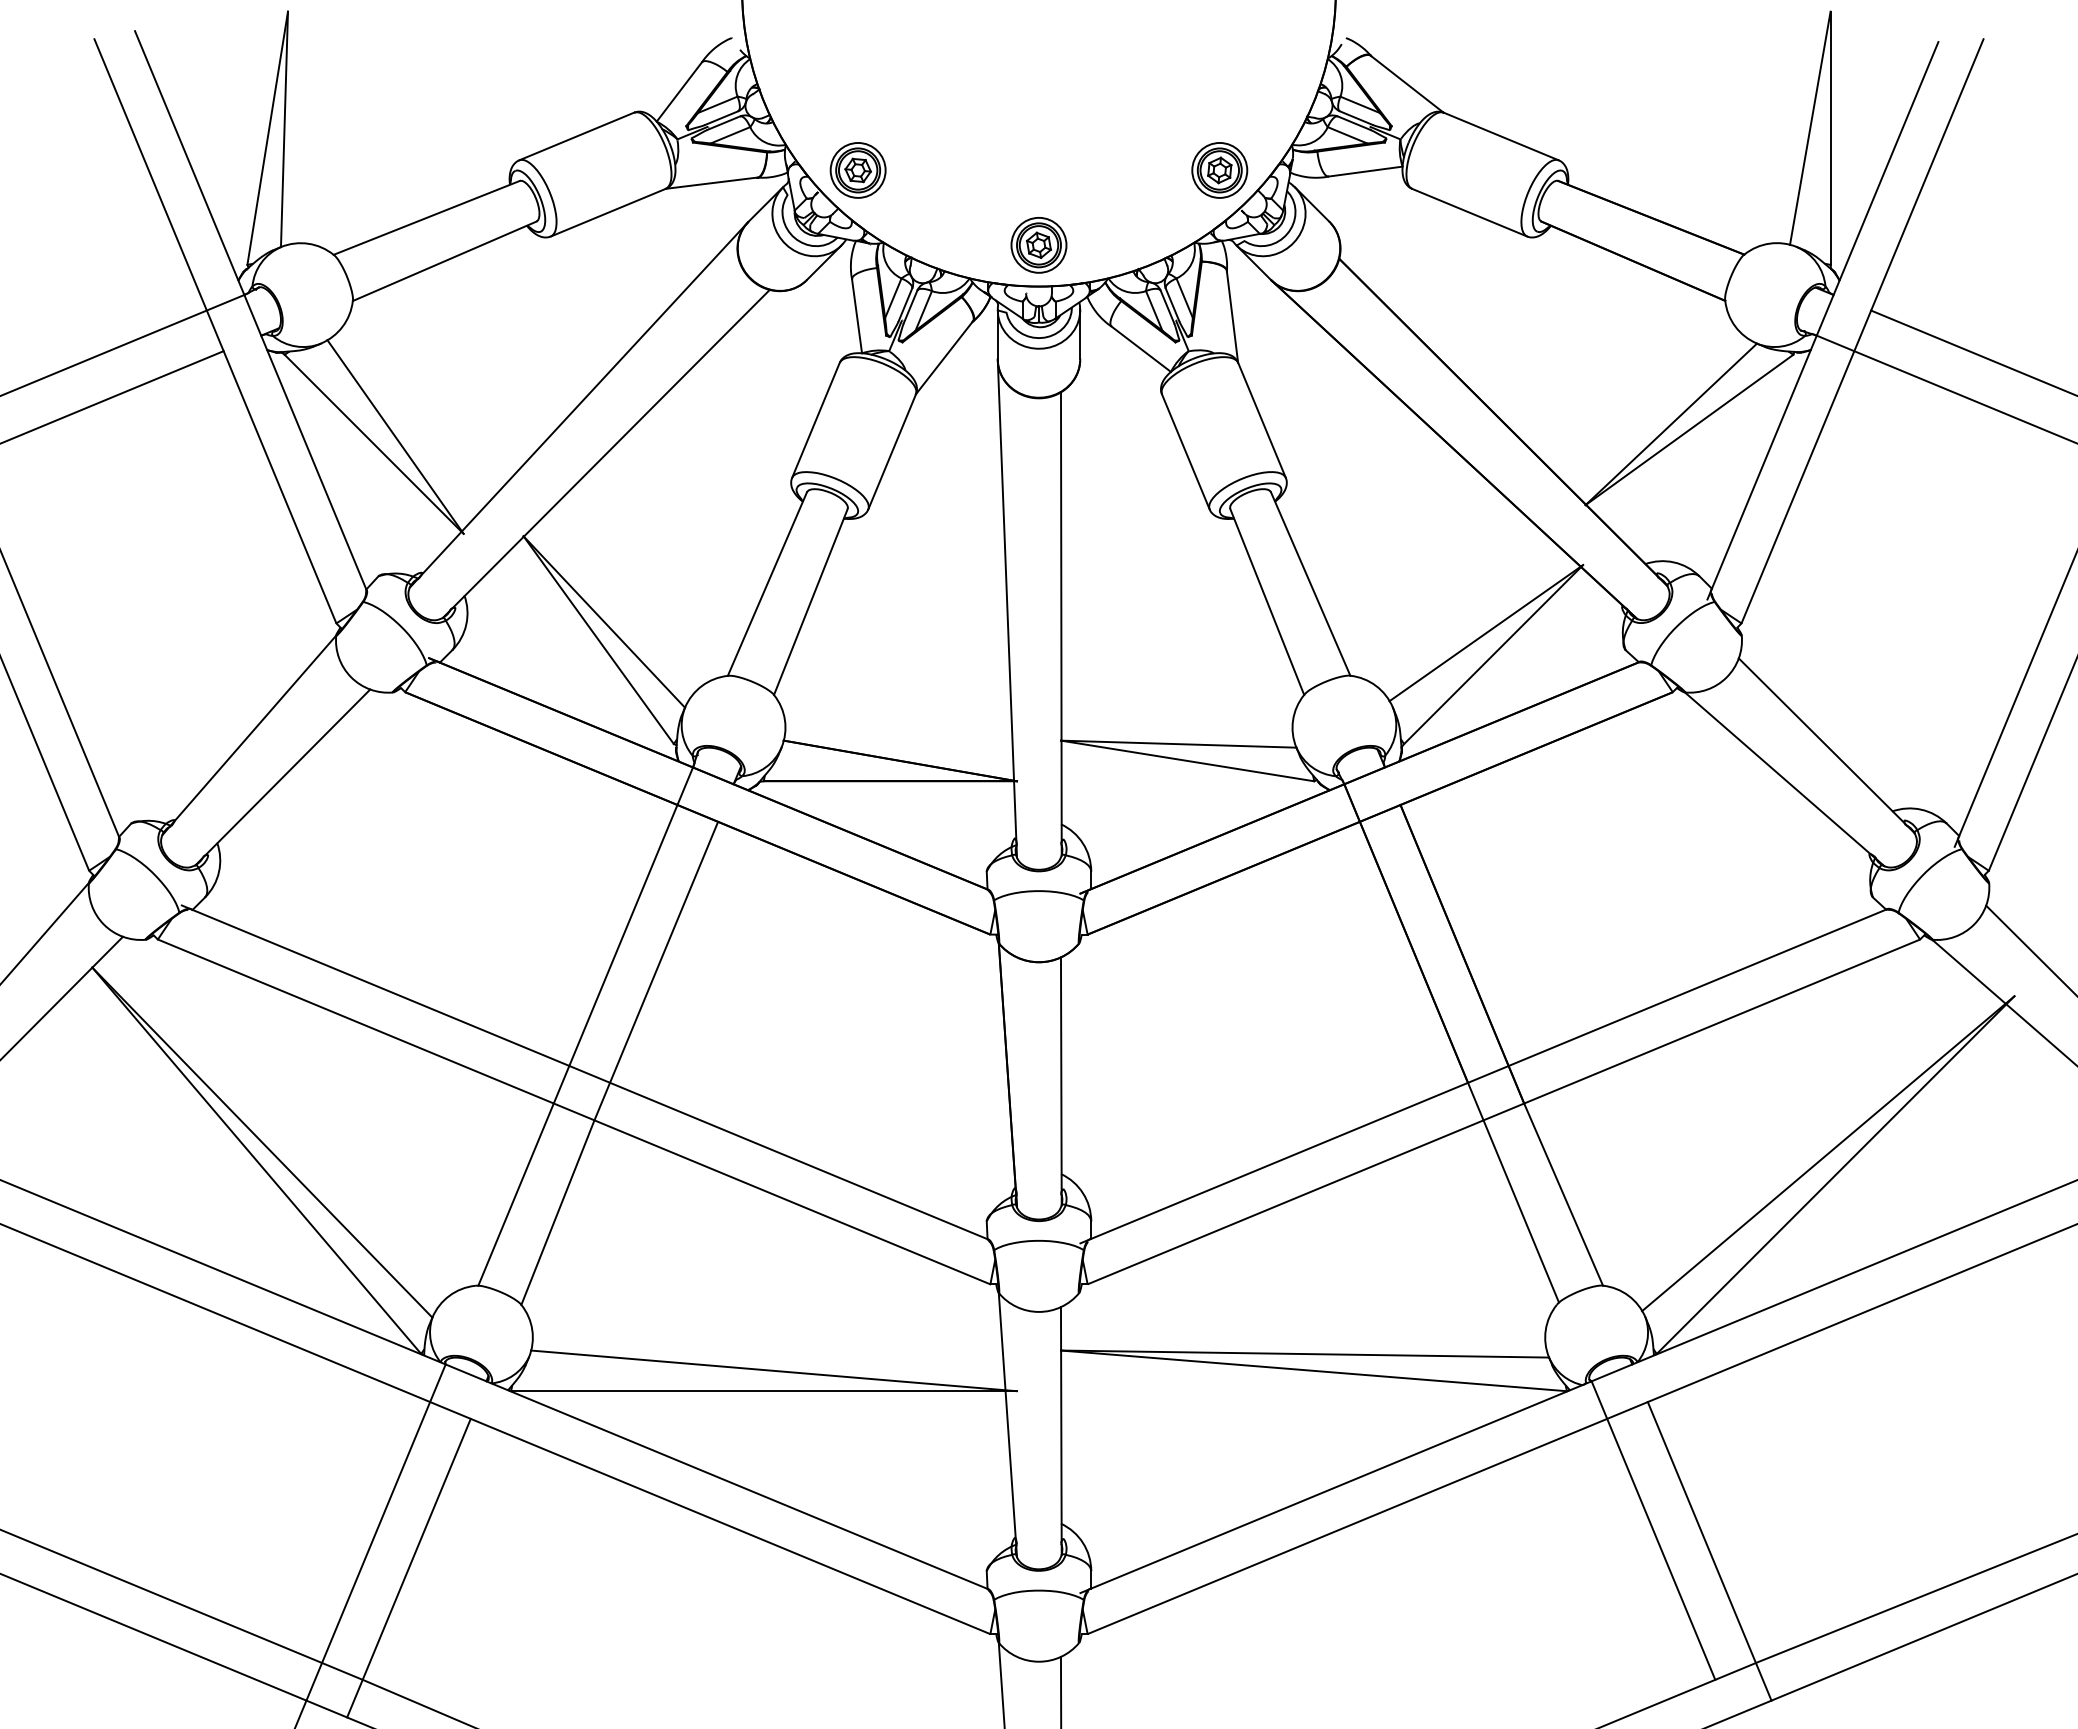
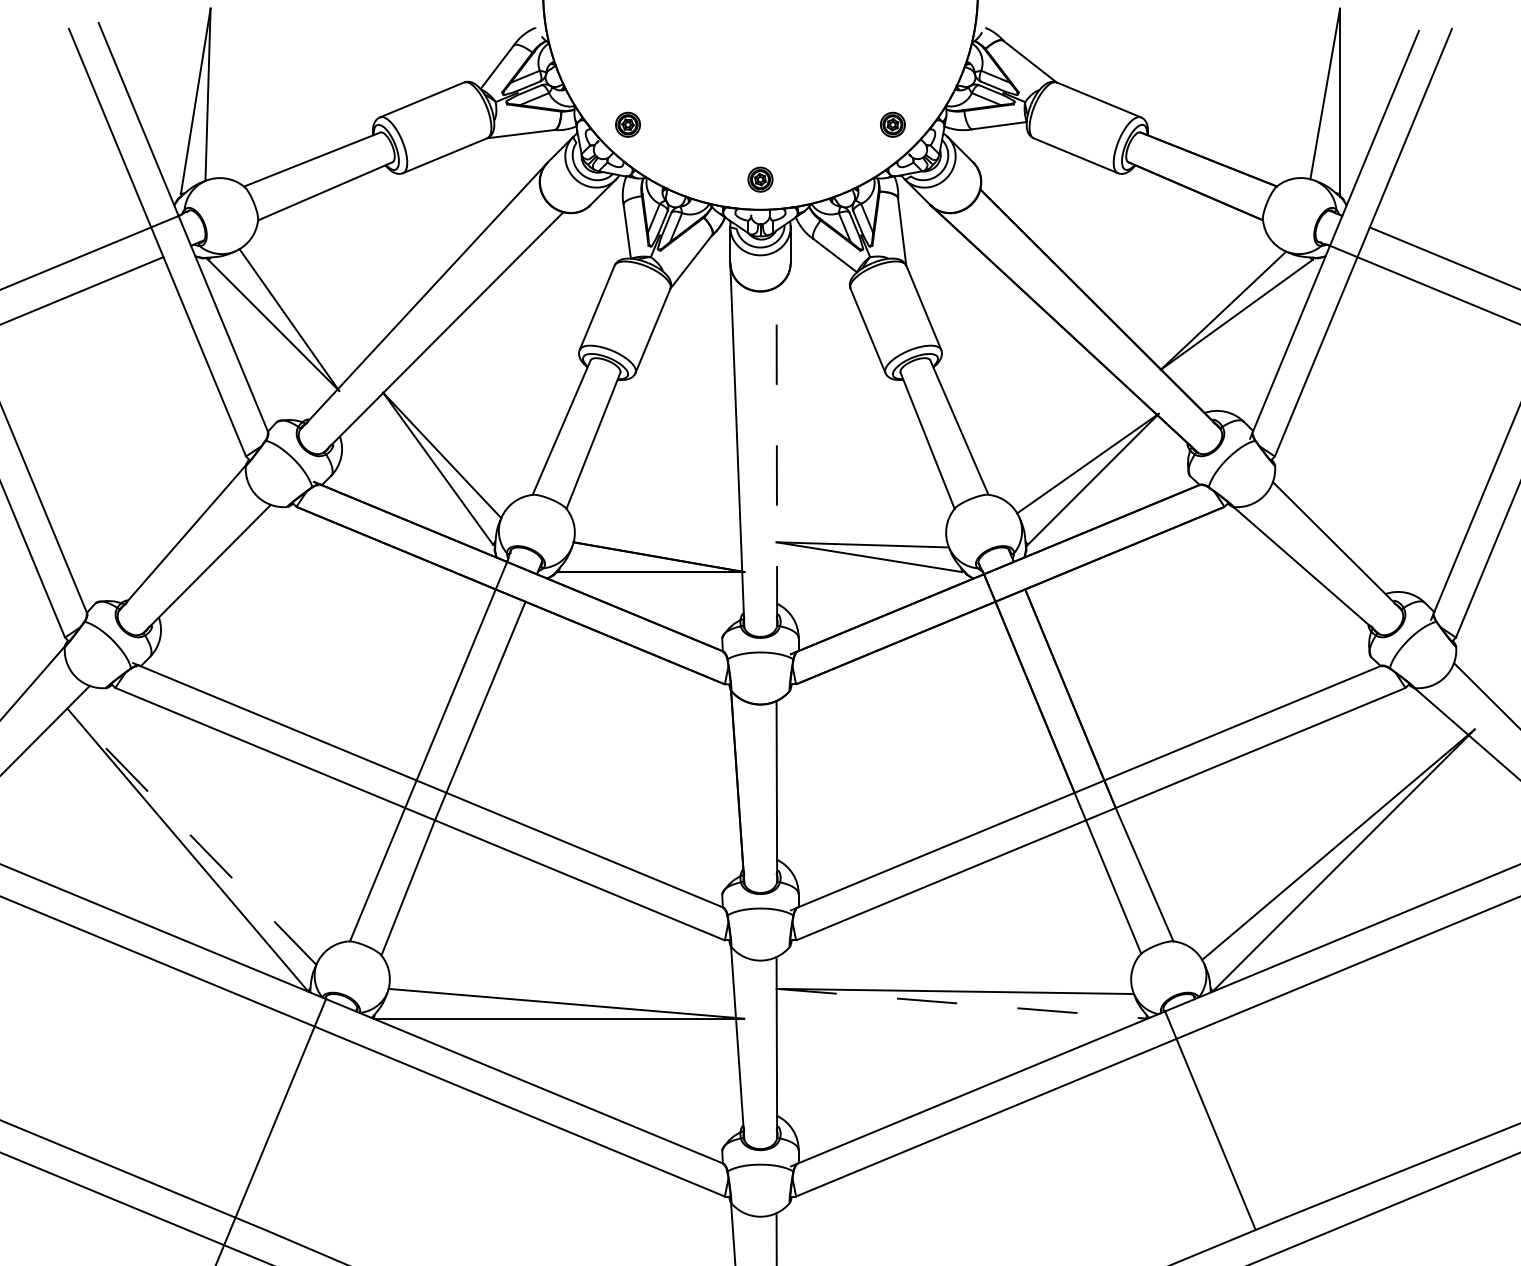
part: (857, 170) -> (627, 124), size x0.6
part: (1219, 170) -> (892, 124), size x0.6
part: (1038, 245) -> (760, 179), size x0.6
line: (1061, 623) -> (776, 456), solid -> dashed
line: (262, 1142) -> (191, 836), solid -> dashed
line: (1313, 1370) -> (961, 1003), solid -> dashed
line: (1709, 1551) -> (1251, 1136), removed
line: (408, 1567) -> (298, 1147), removed

